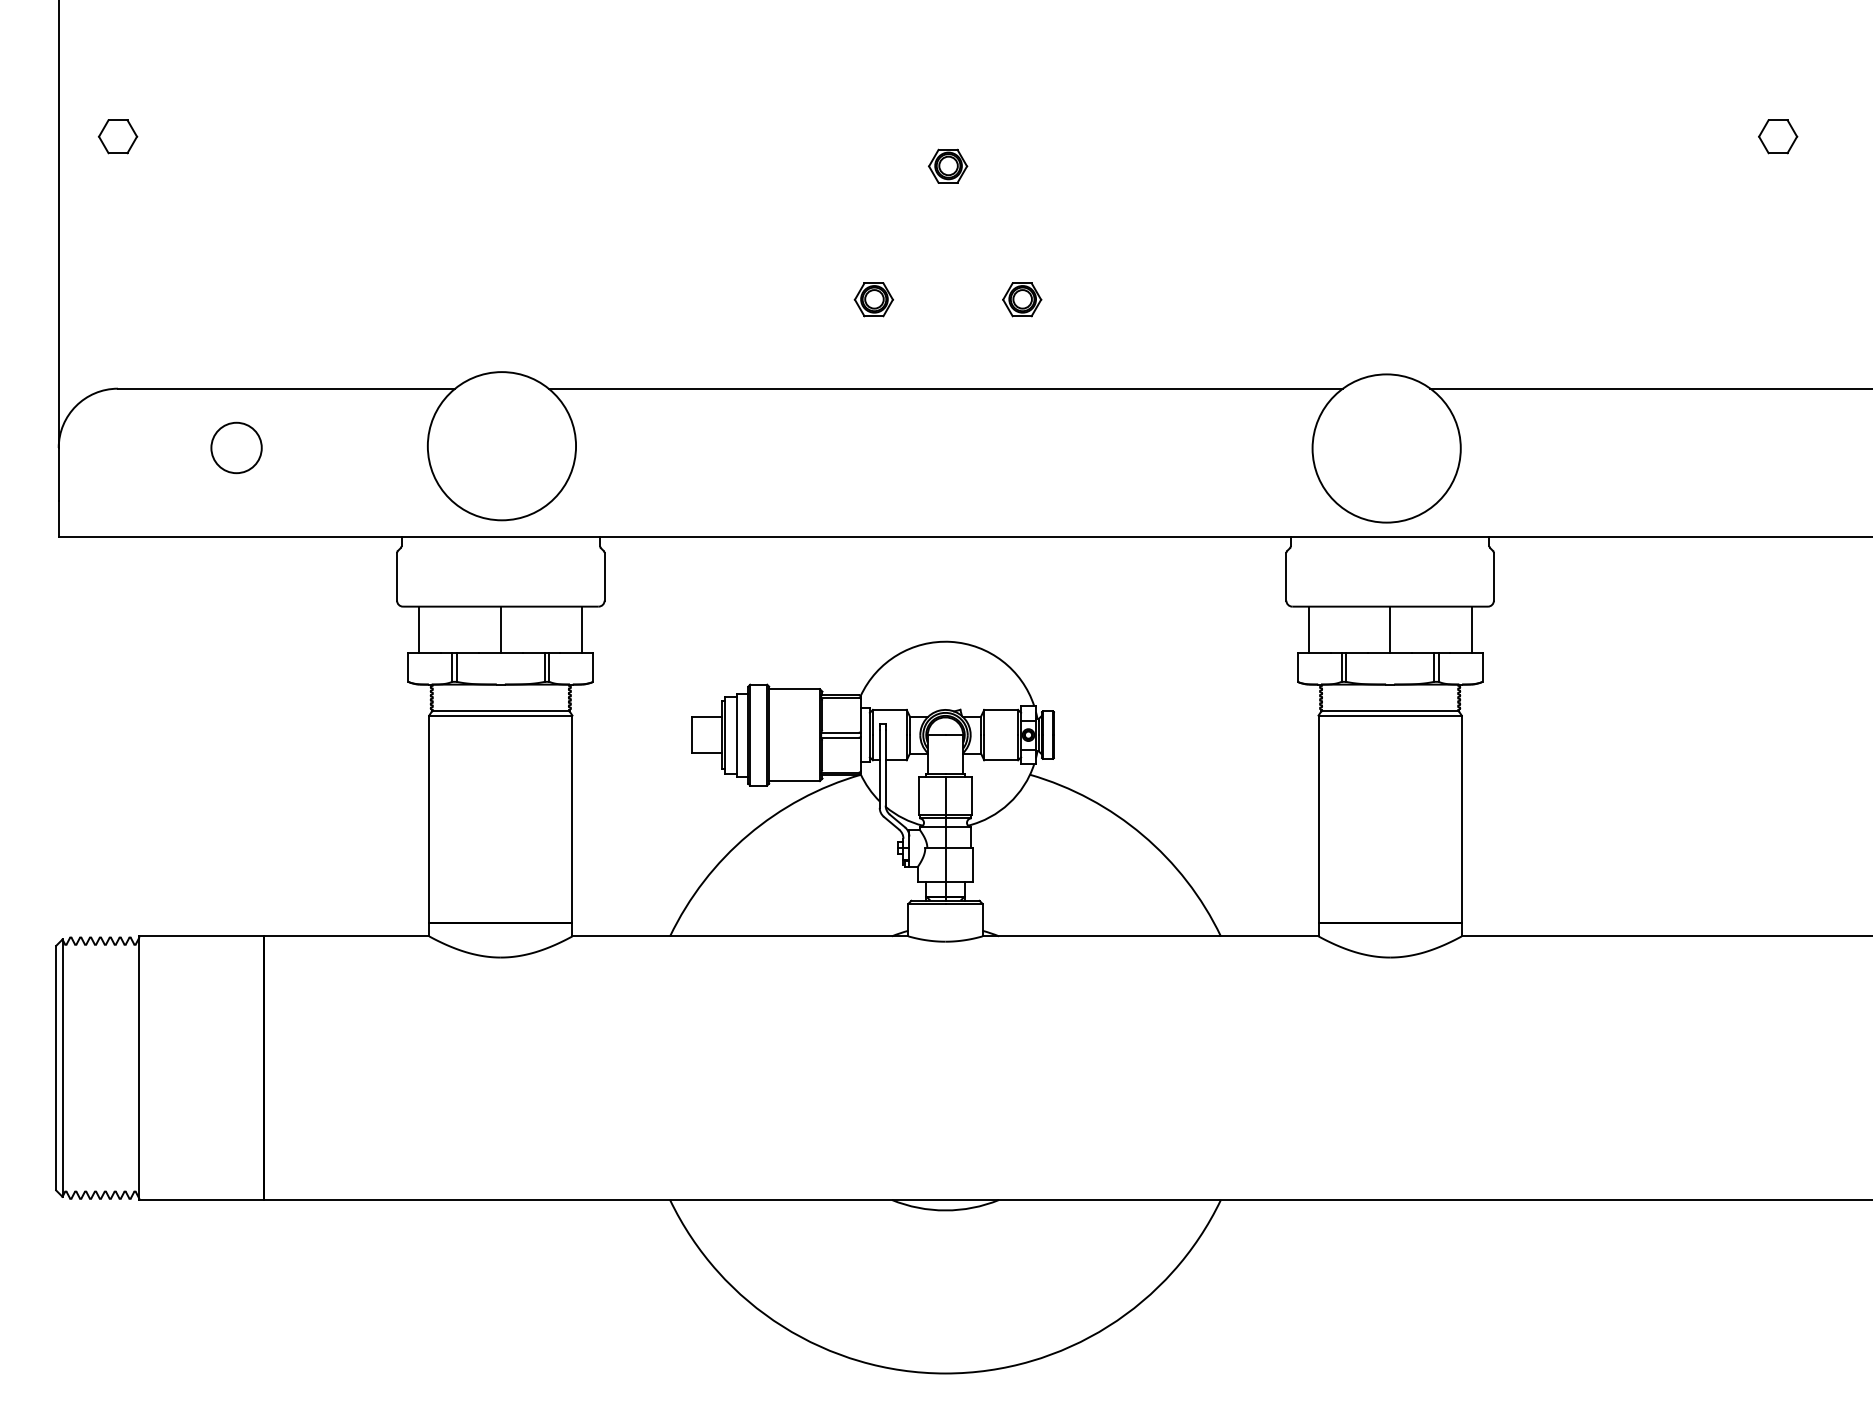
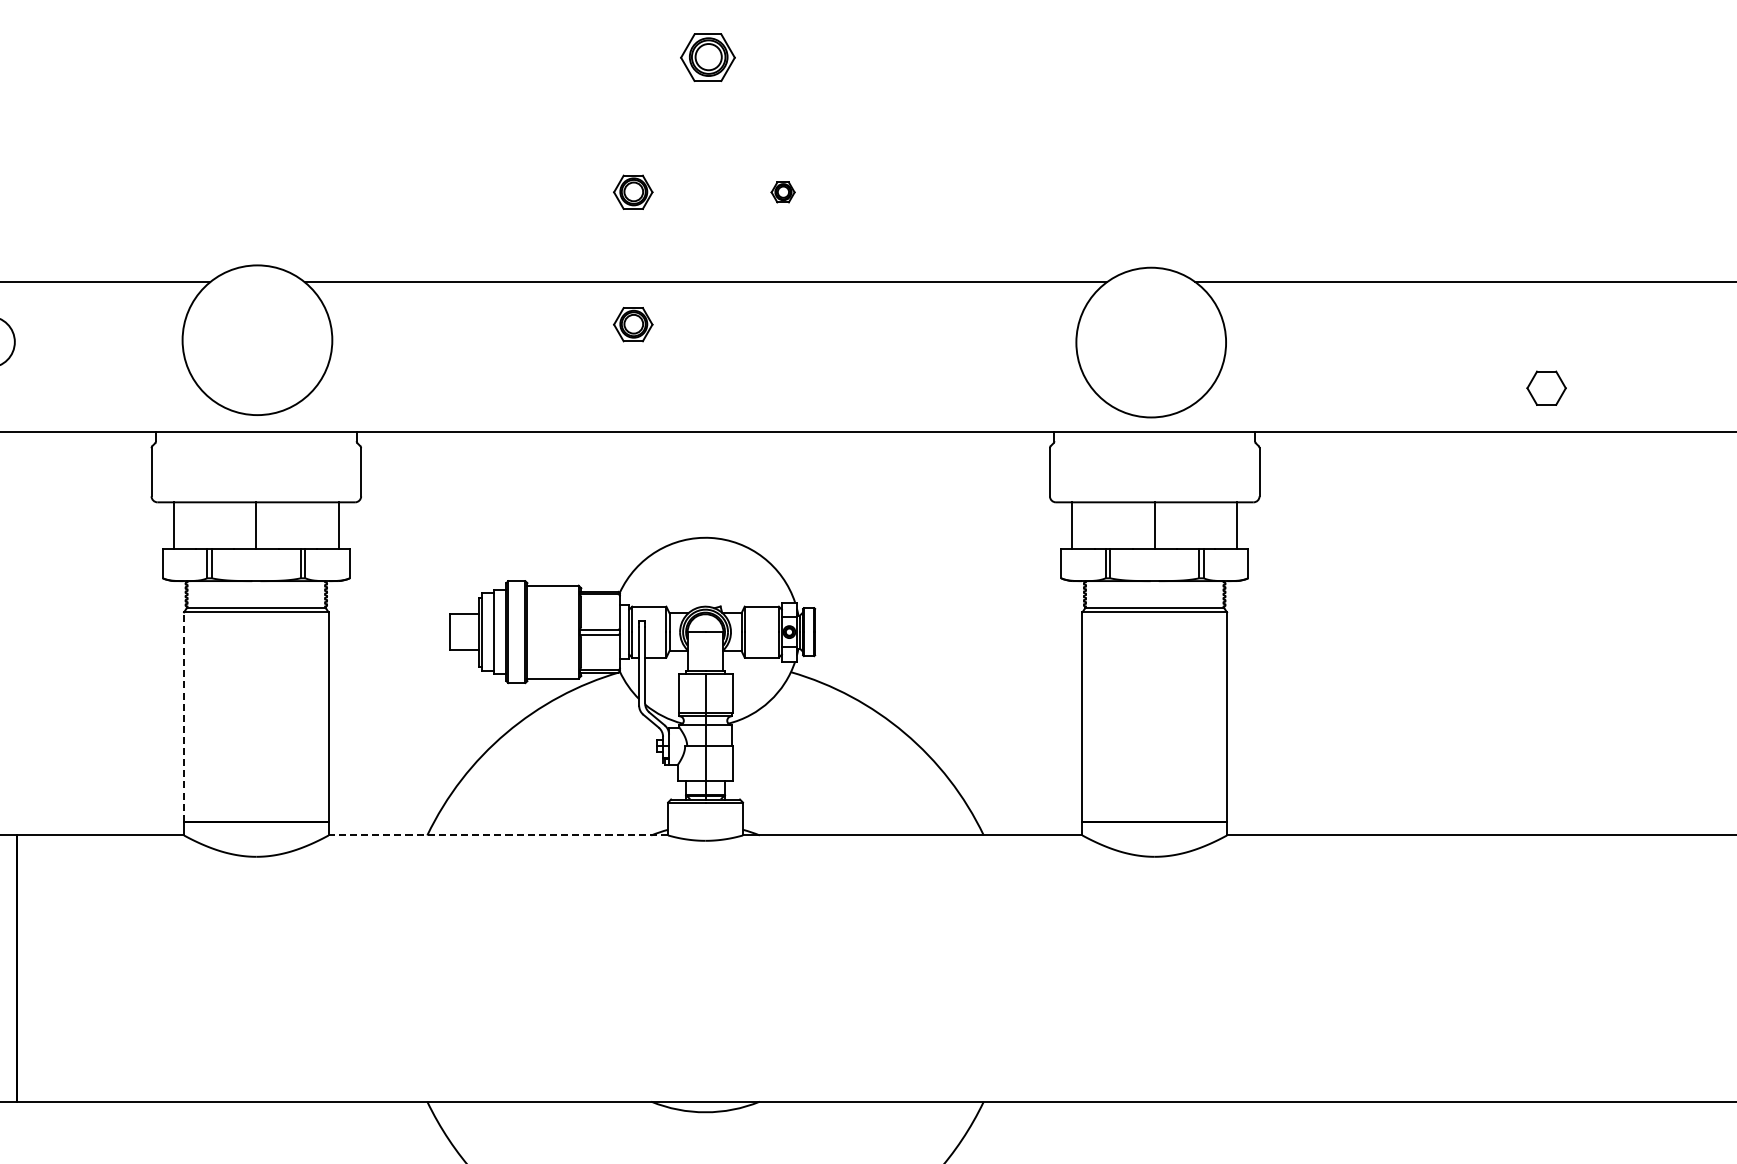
part: (1778, 136) -> (1547, 388), moved
part: (948, 165) -> (708, 56), size x1.4
part: (1022, 299) -> (783, 192), size x0.6
part: (873, 430) -> (632, 324), added
line: (429, 819) -> (184, 717), solid -> dashed
line: (739, 936) -> (497, 835), solid -> dashed

